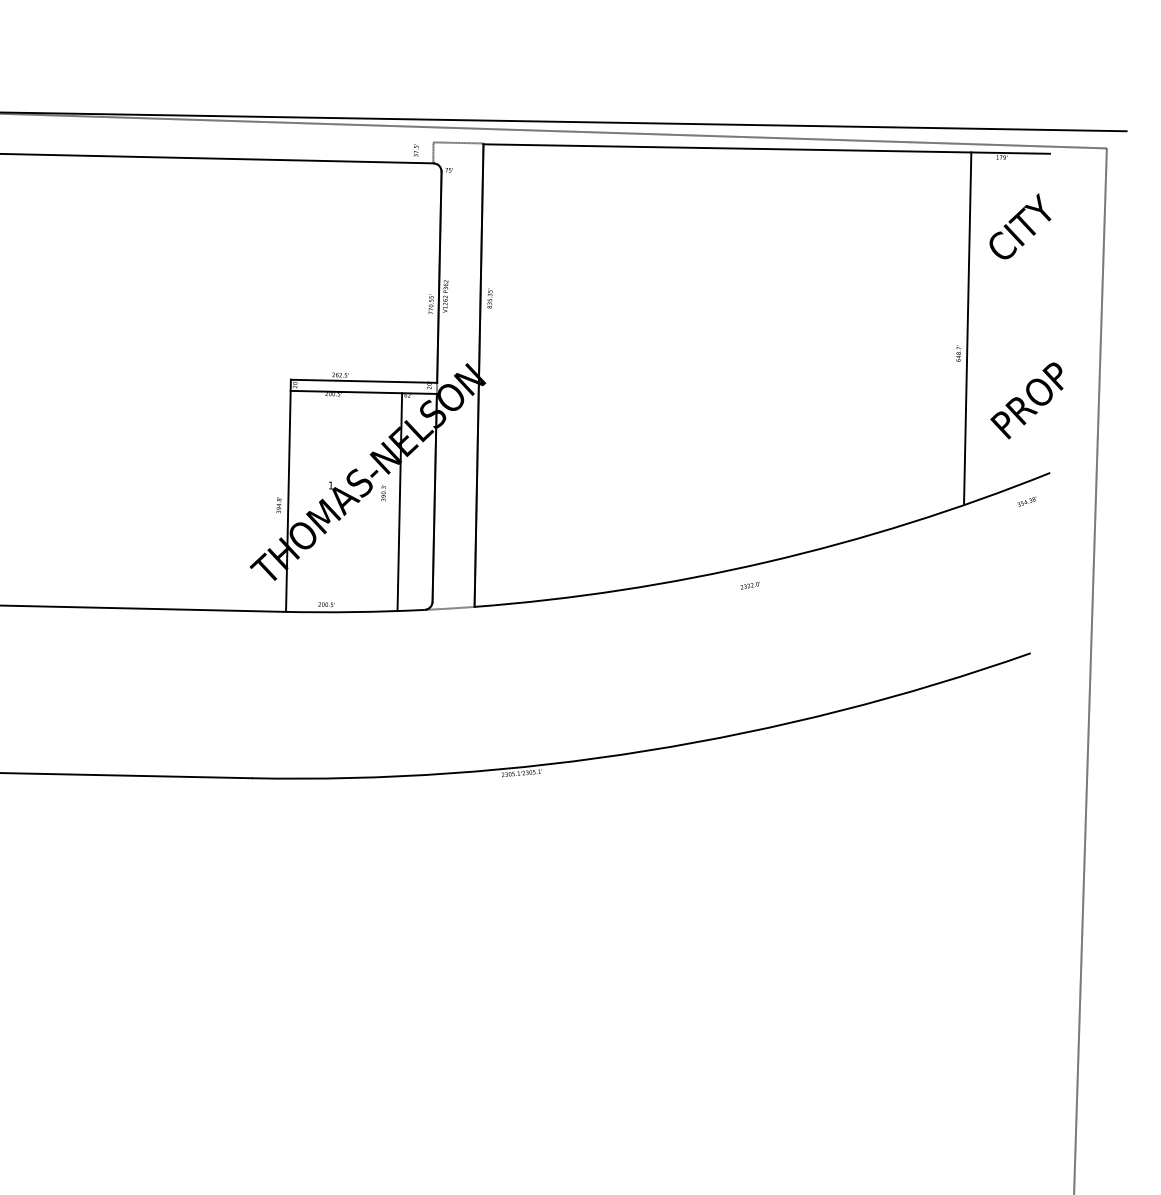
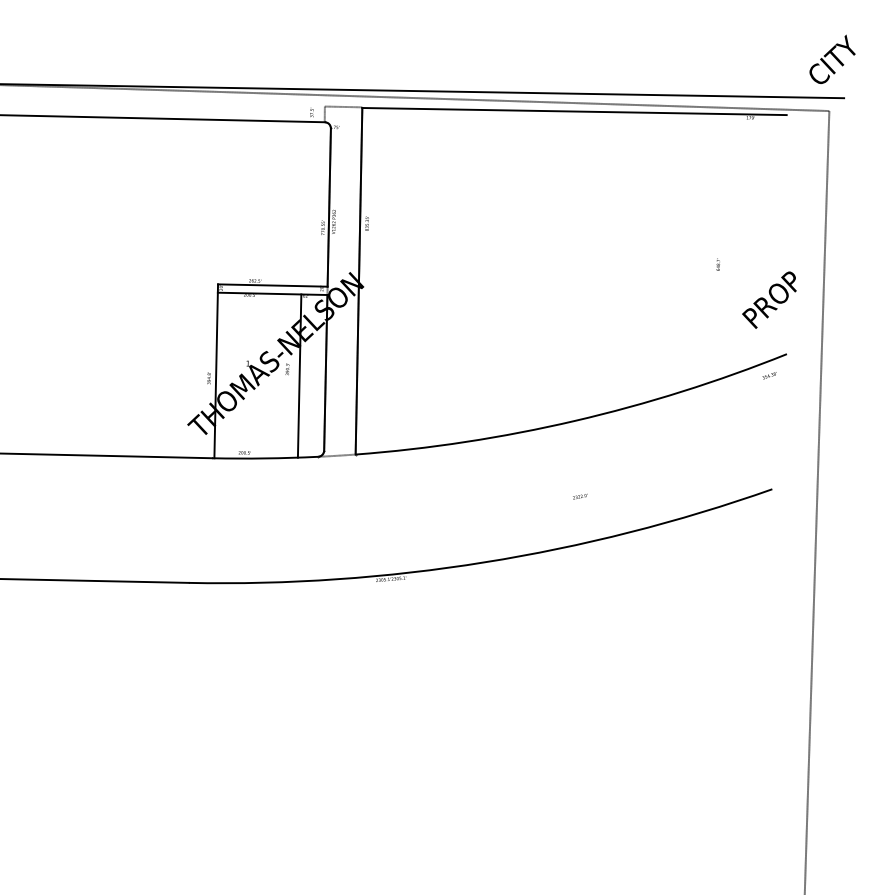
text: (1020, 225) -> (832, 58), moved
line: (966, 327) -> (724, 245), removed
text: (750, 585) -> (580, 496), moved

